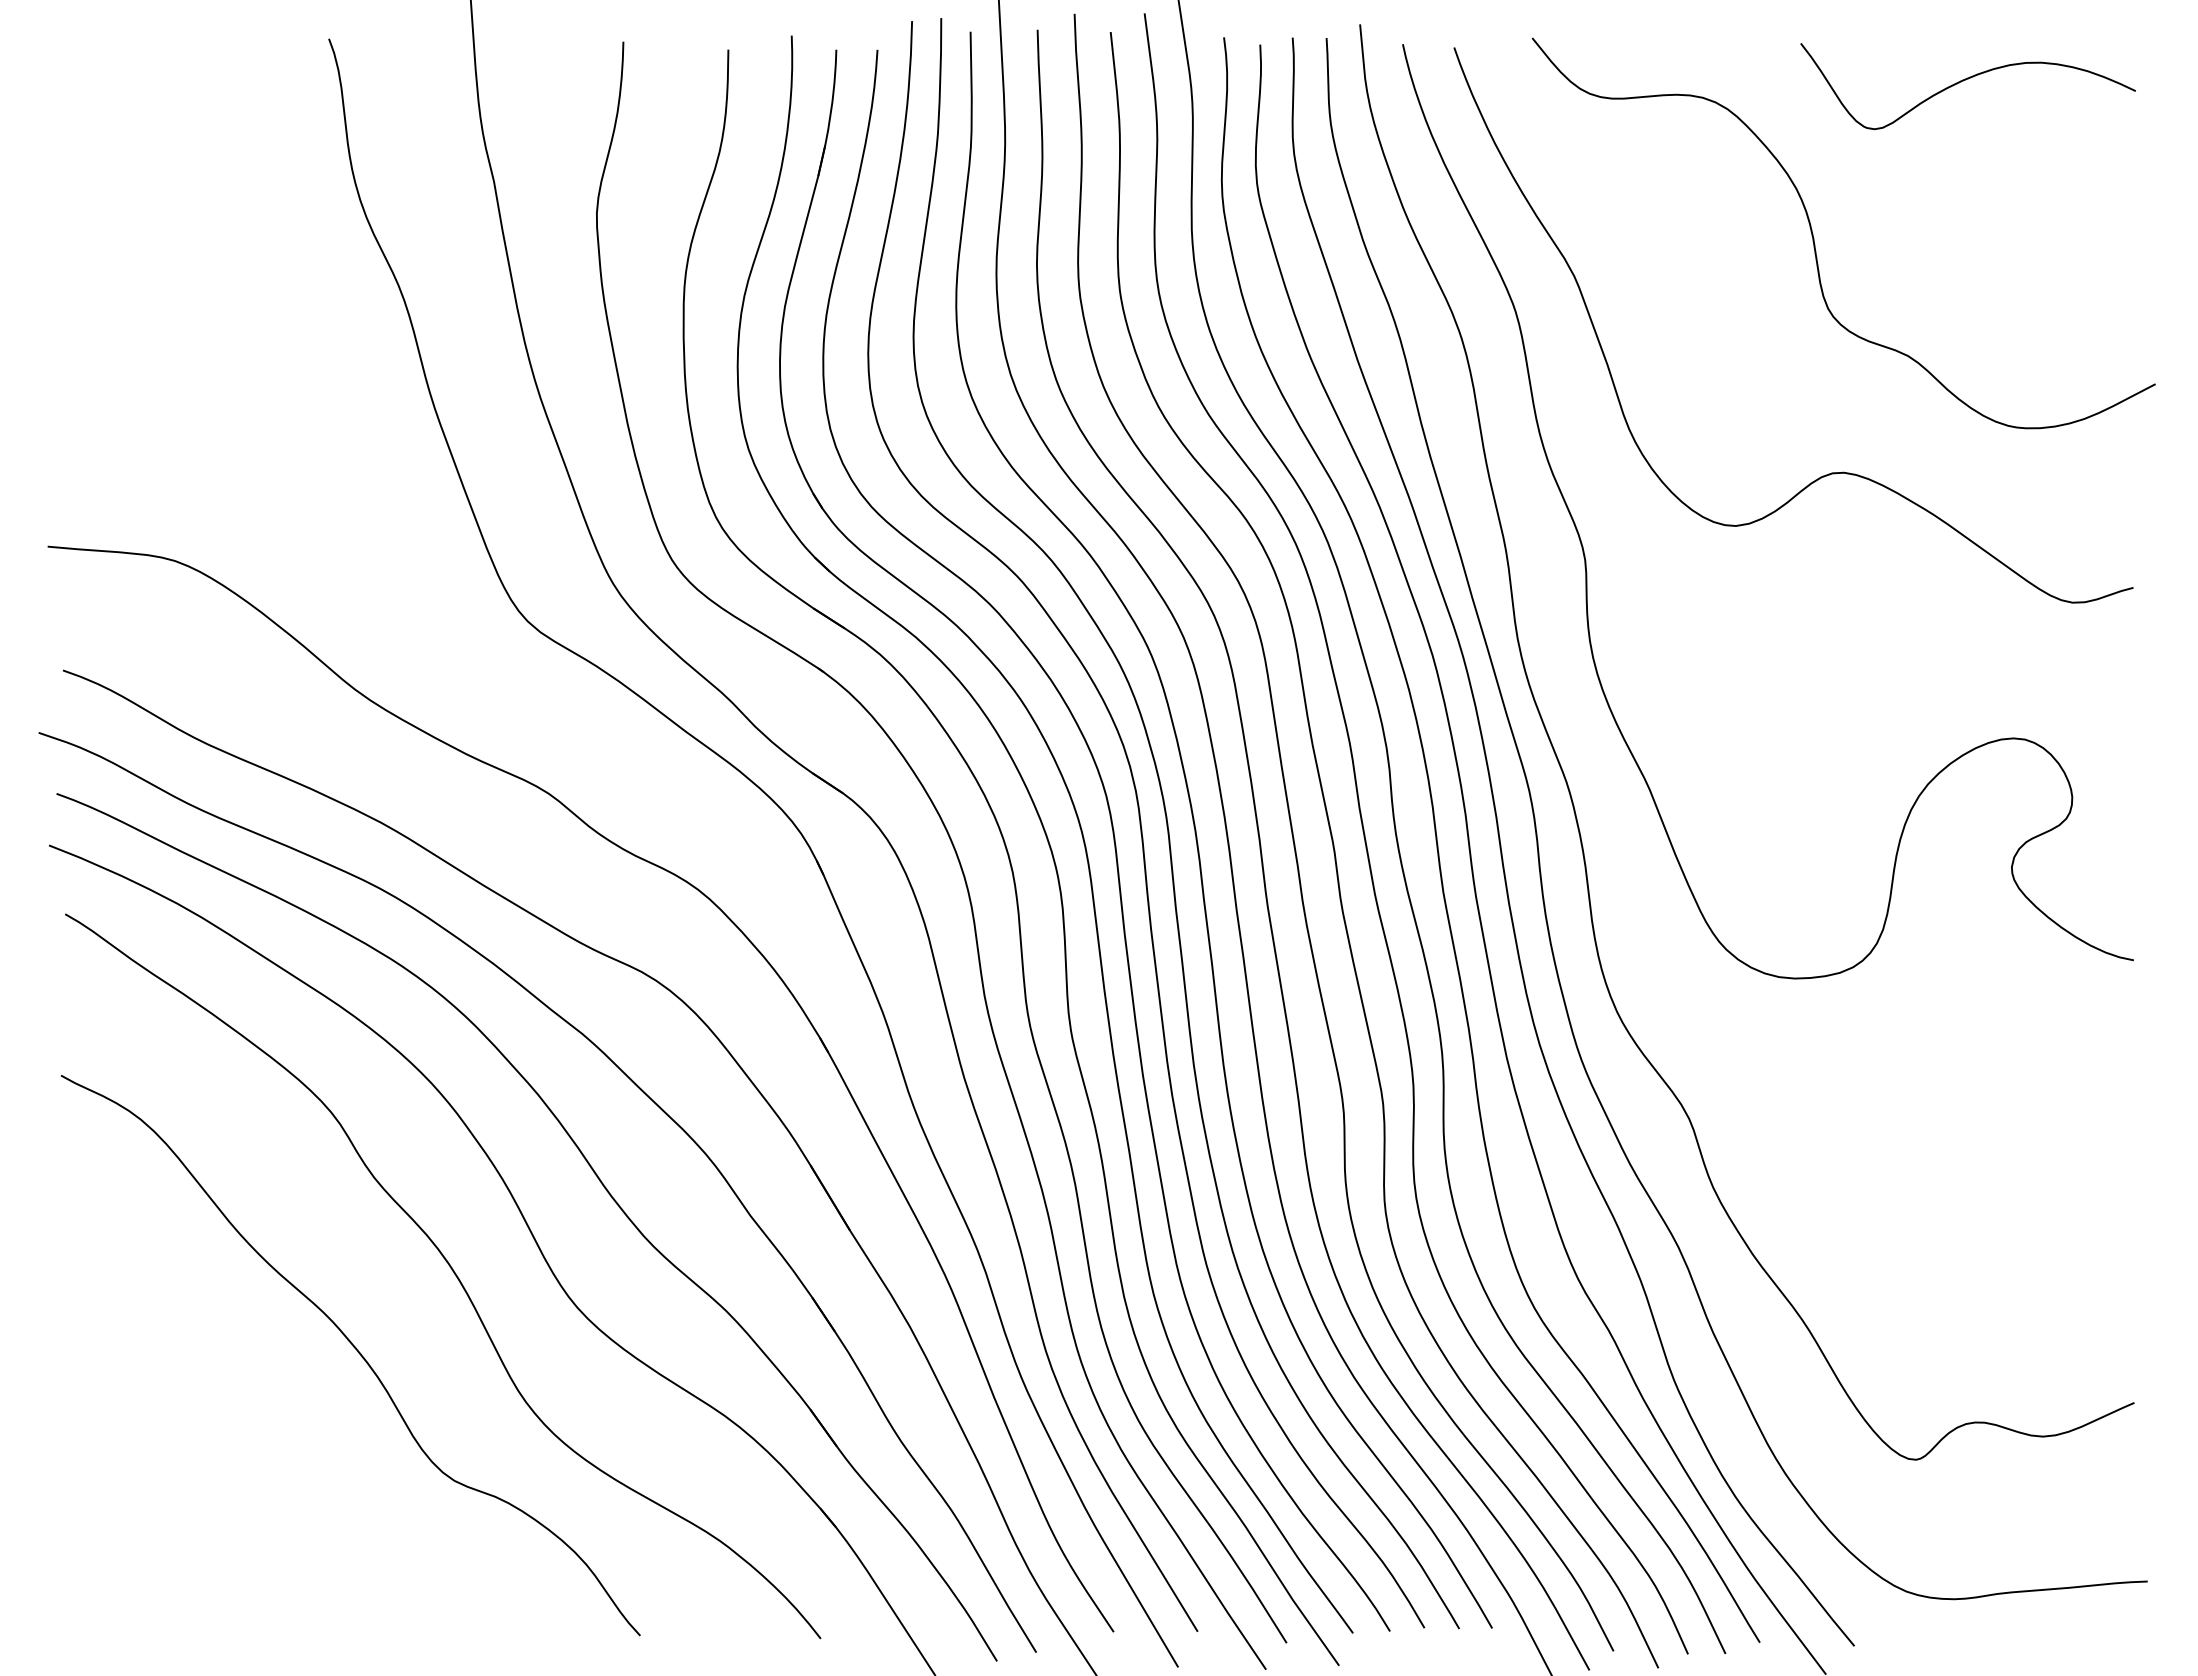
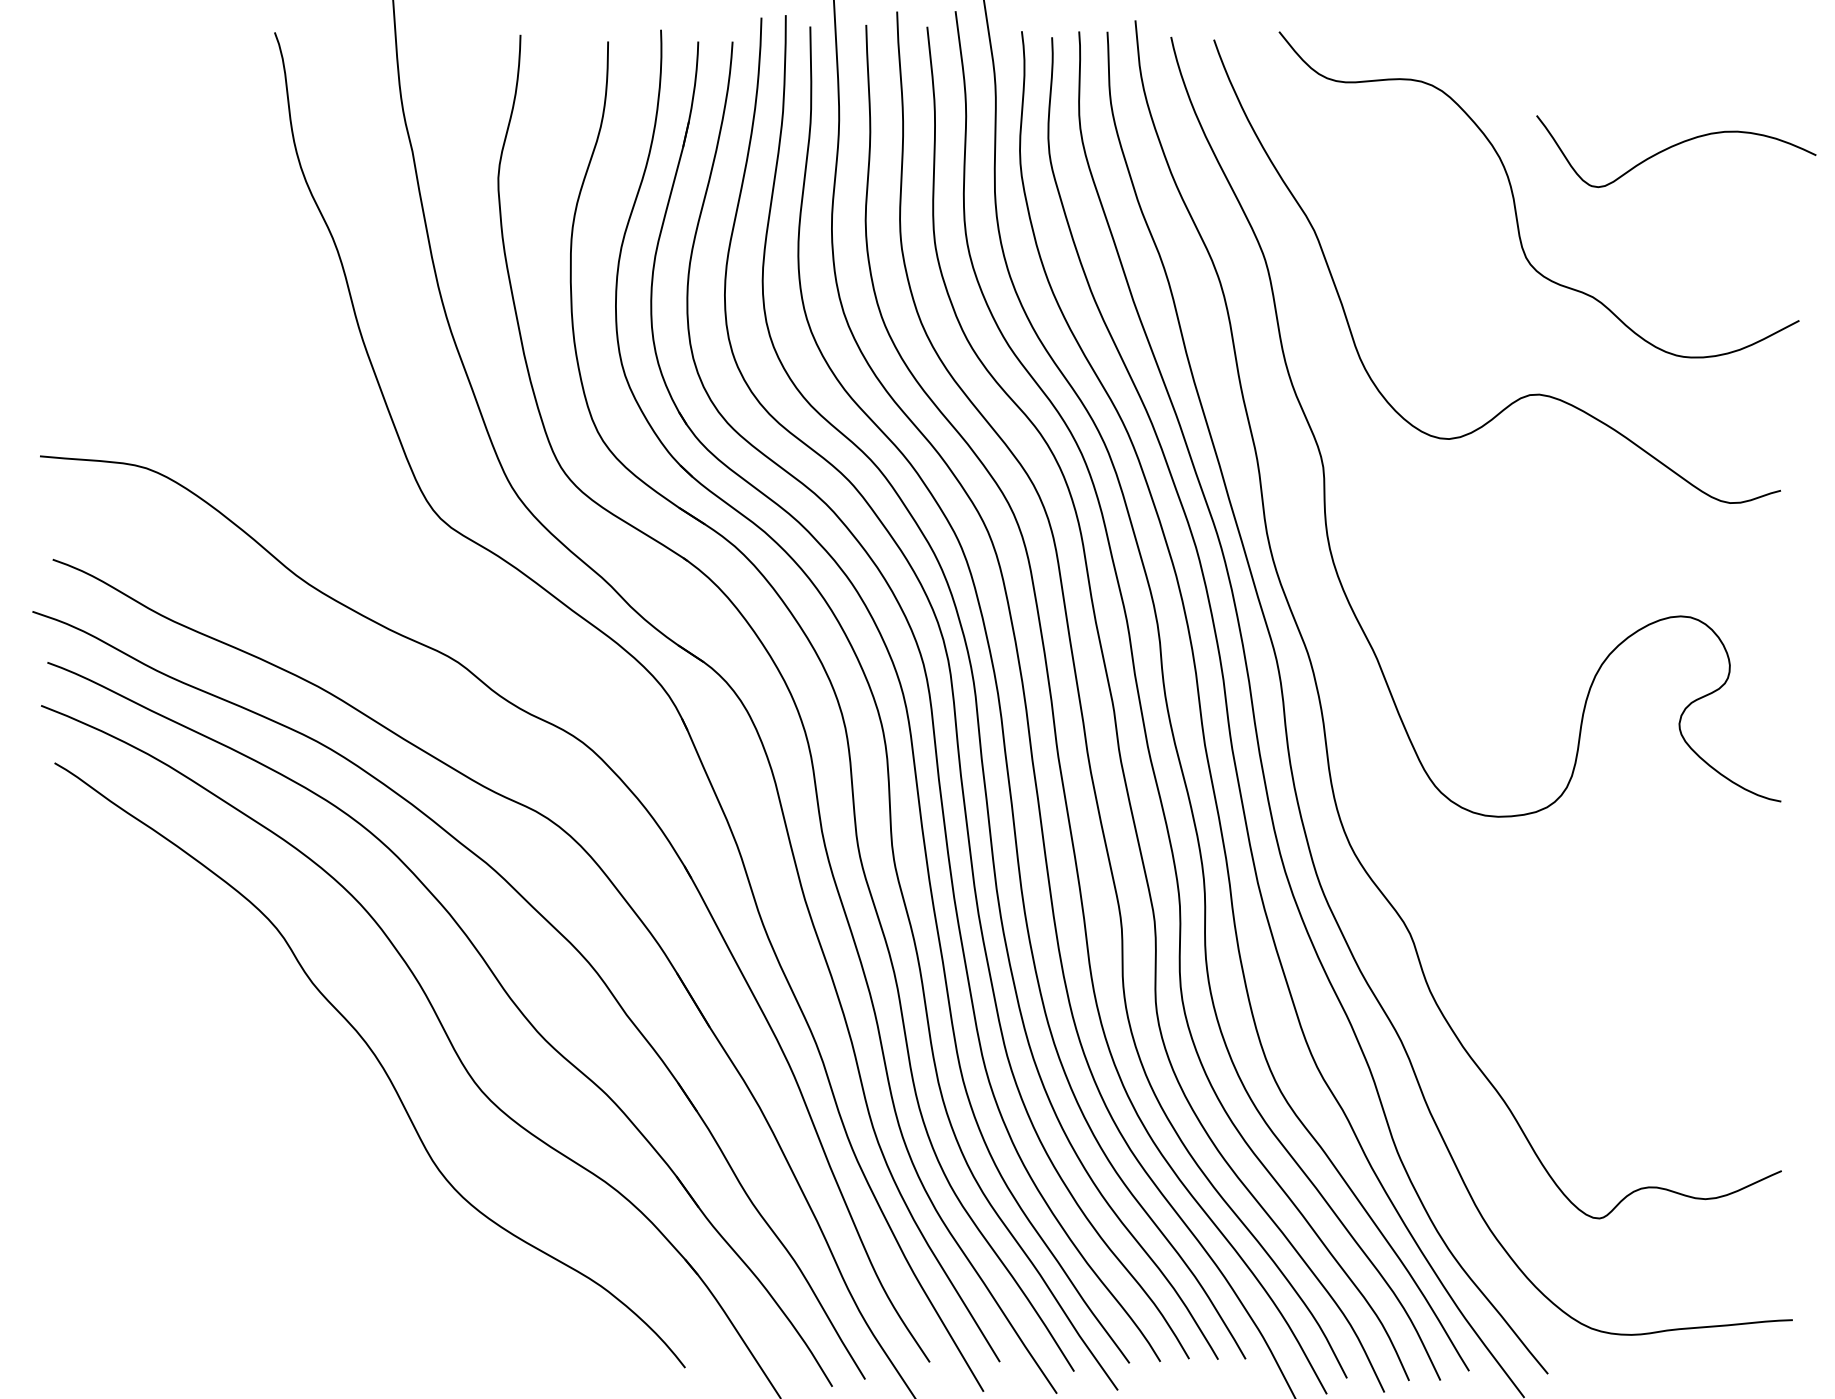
curve: (1966, 80) -> (1674, 146), moved
curve: (357, 1352) -> (298, 1128), removed

